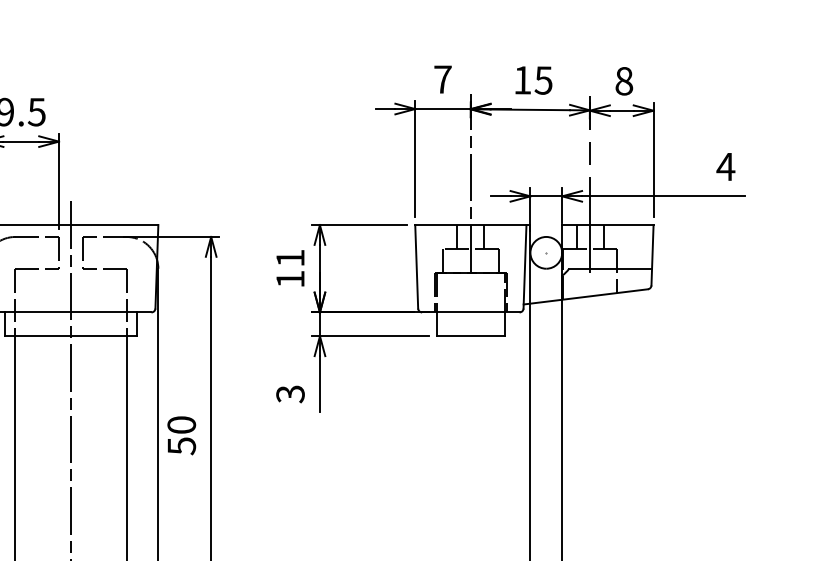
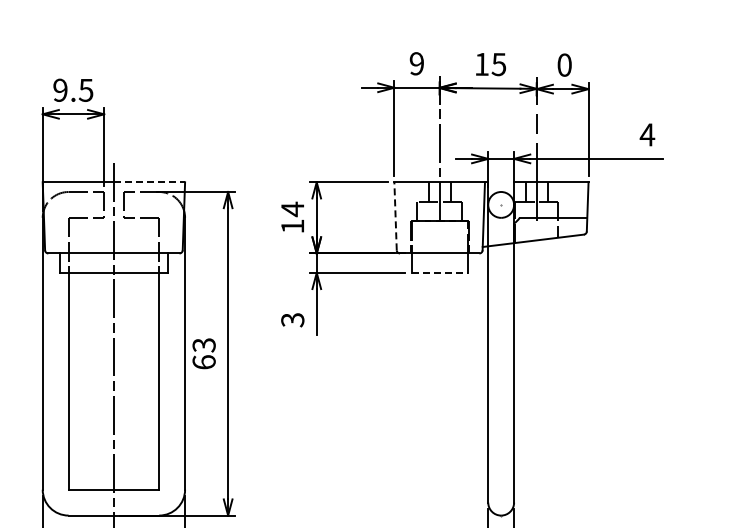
text: (442, 79) -> (416, 63), 7 -> 9
text: (624, 81) -> (564, 65), 8 -> 0
line: (114, 225) -> (149, 182), solid -> dashed
text: (290, 258) -> (292, 209), 11 -> 14
line: (416, 265) -> (395, 215), solid -> dashed
line: (470, 335) -> (439, 272), solid -> dashed
text: (180, 435) -> (203, 353), 50 -> 63

